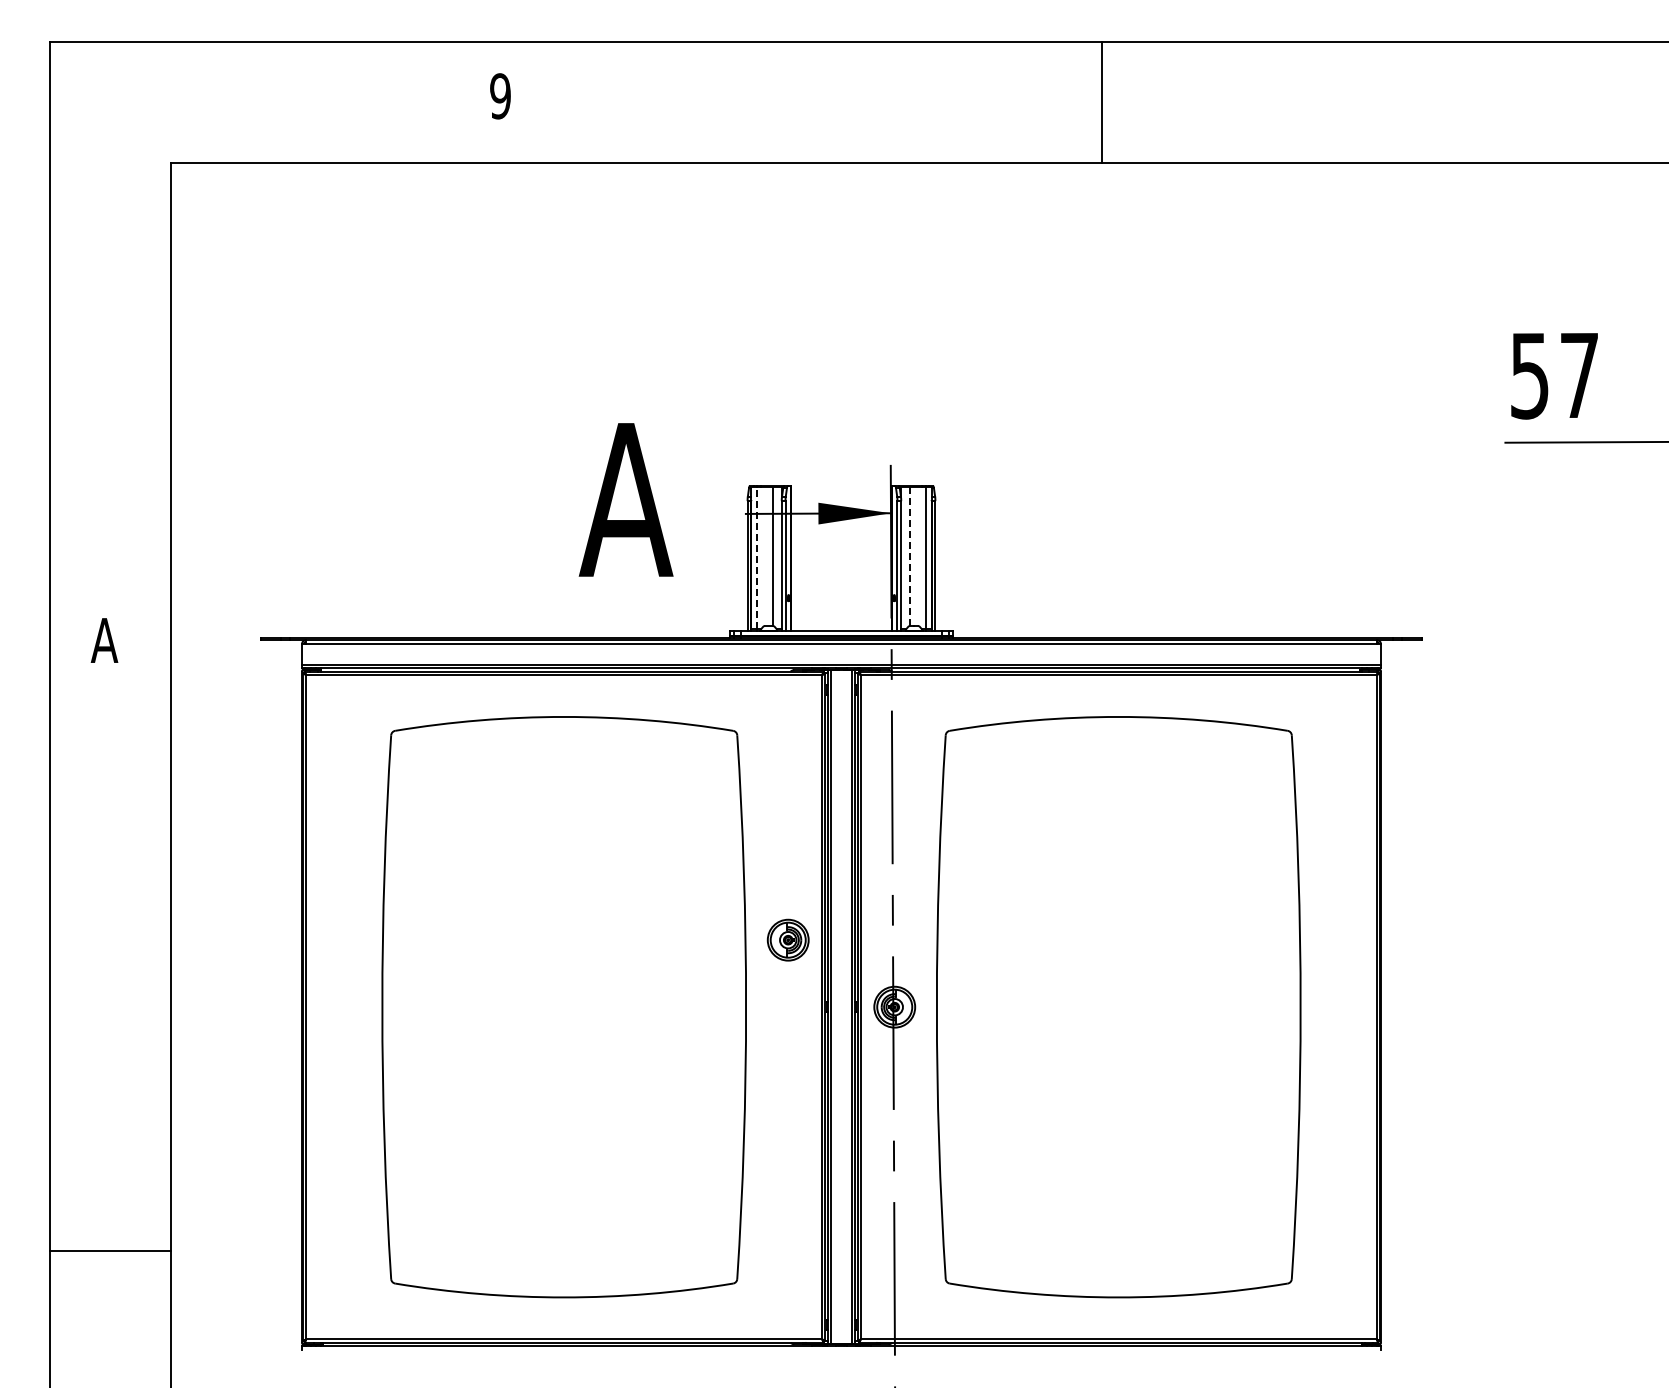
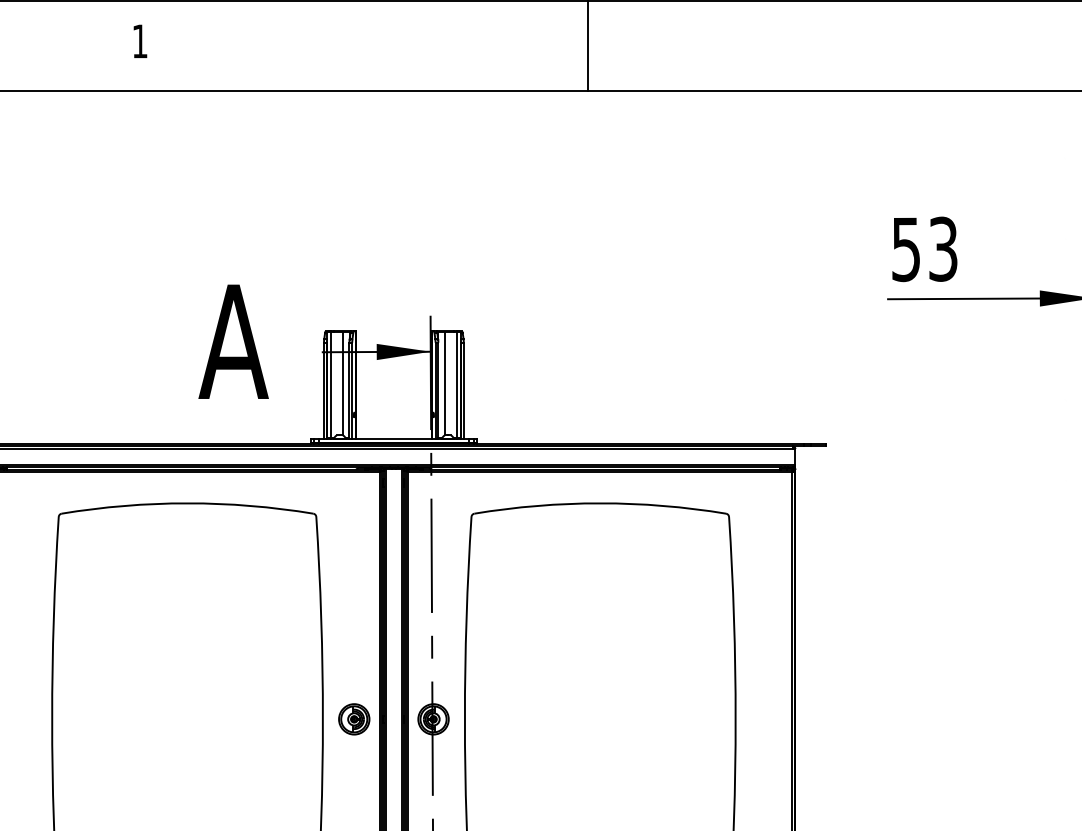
text: (500, 96) -> (140, 41), 9 -> 1
text: (1579, 375) -> (943, 249), 57 -> 53
line: (910, 556) -> (445, 383), dashed -> solid
line: (757, 557) -> (331, 384), dashed -> solid
part: (787, 939) -> (353, 718), moved

